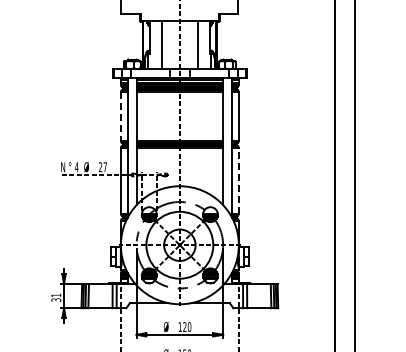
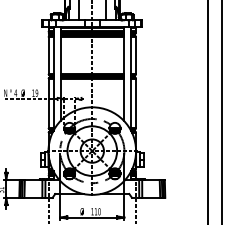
line: (120, 116) -> (48, 55), dashed -> solid
text: (102, 167) -> (34, 93), 27 -> 19
line: (238, 180) -> (135, 103), dashed -> solid
text: (184, 326) -> (95, 211), 120 -> 110

